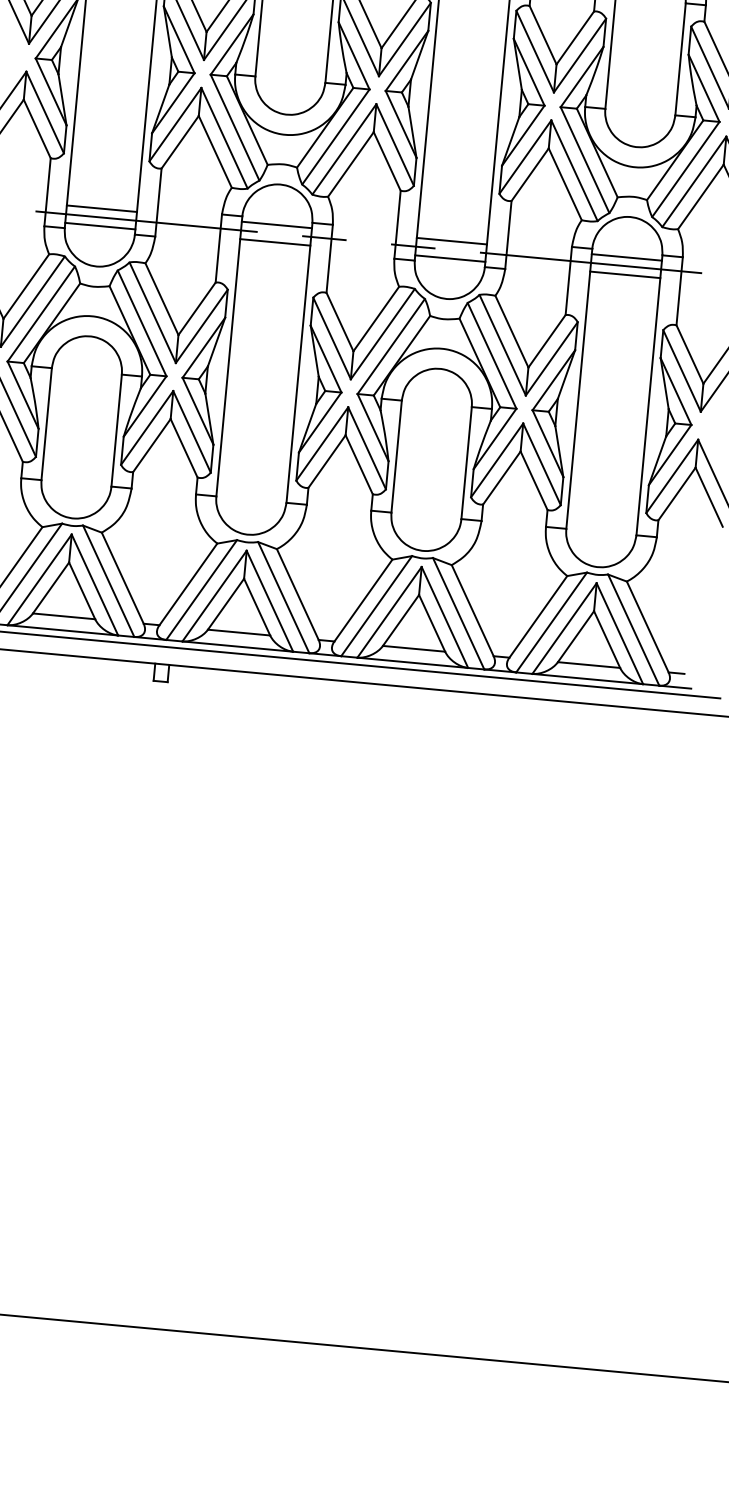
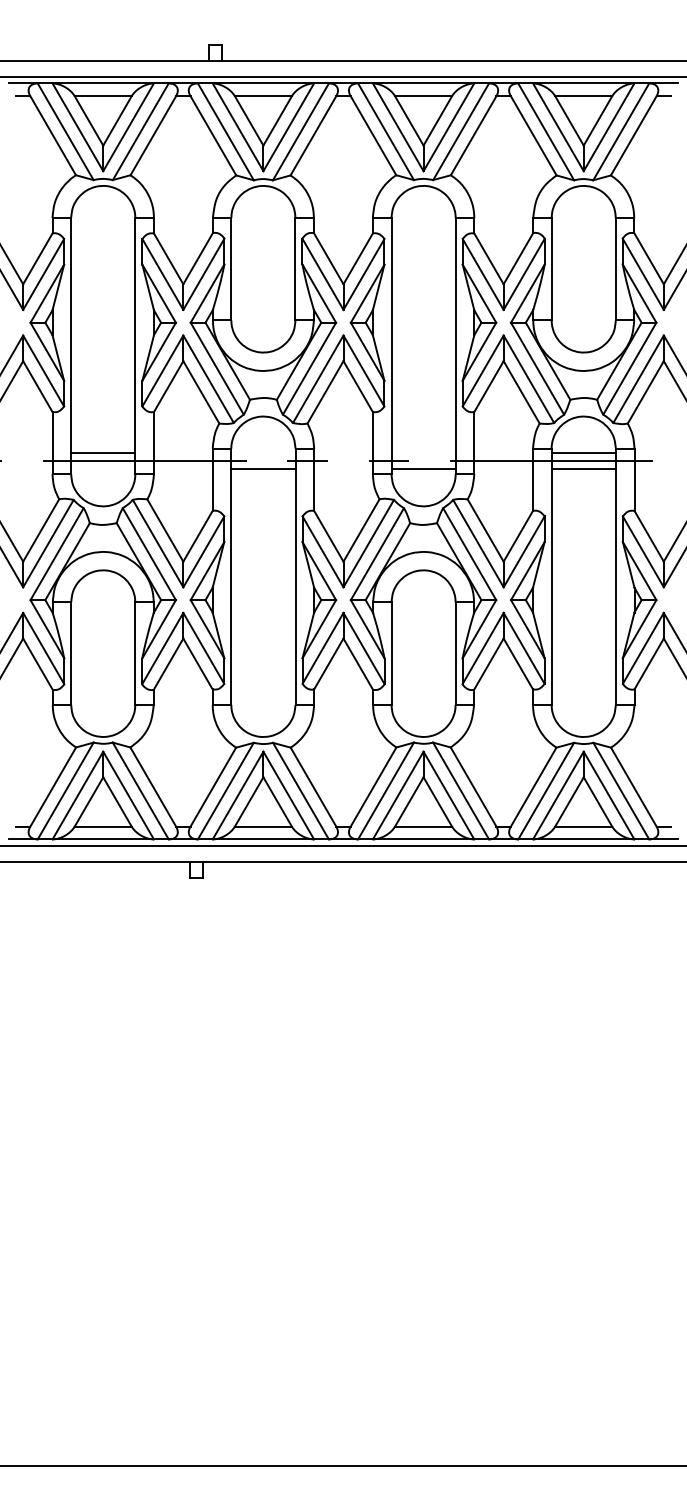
line: (277, 224) -> (263, 453), removed
line: (100, 226) -> (103, 469), removed
line: (451, 241) -> (423, 453), removed

